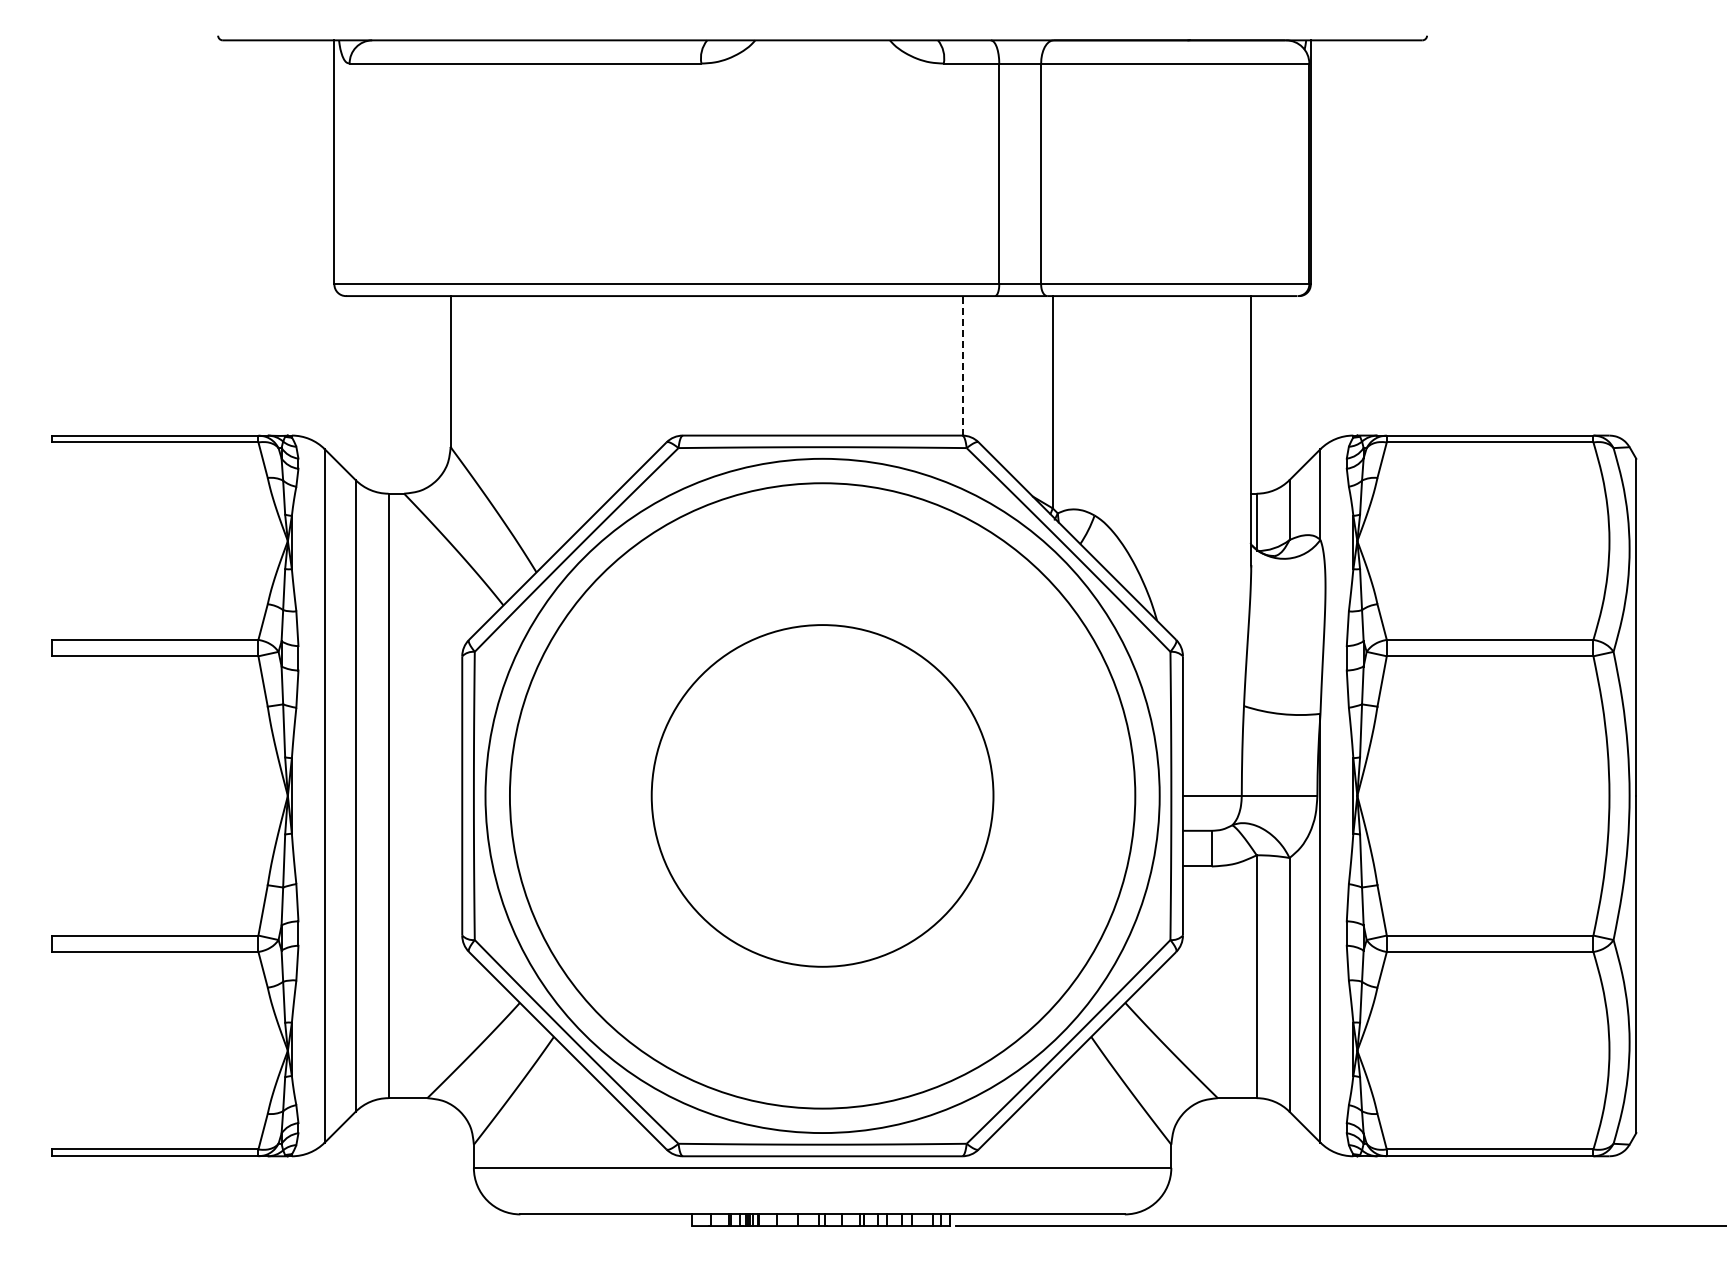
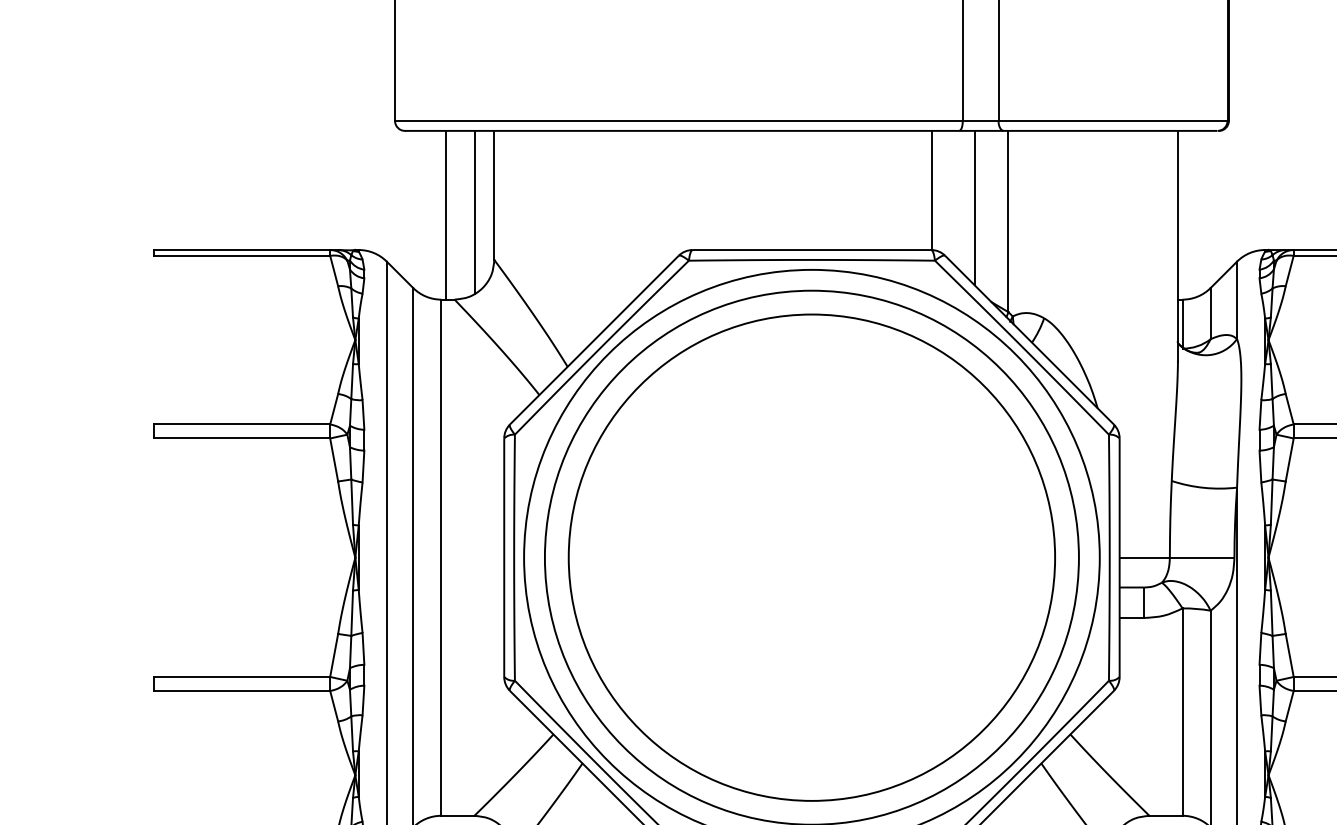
line: (962, 365) -> (931, 190), dashed -> solid
line: (1013, 386) -> (974, 208), added
line: (428, 391) -> (475, 212), added
line: (394, 394) -> (446, 214), added
circle: (822, 795) -> (811, 557), size x1.67

